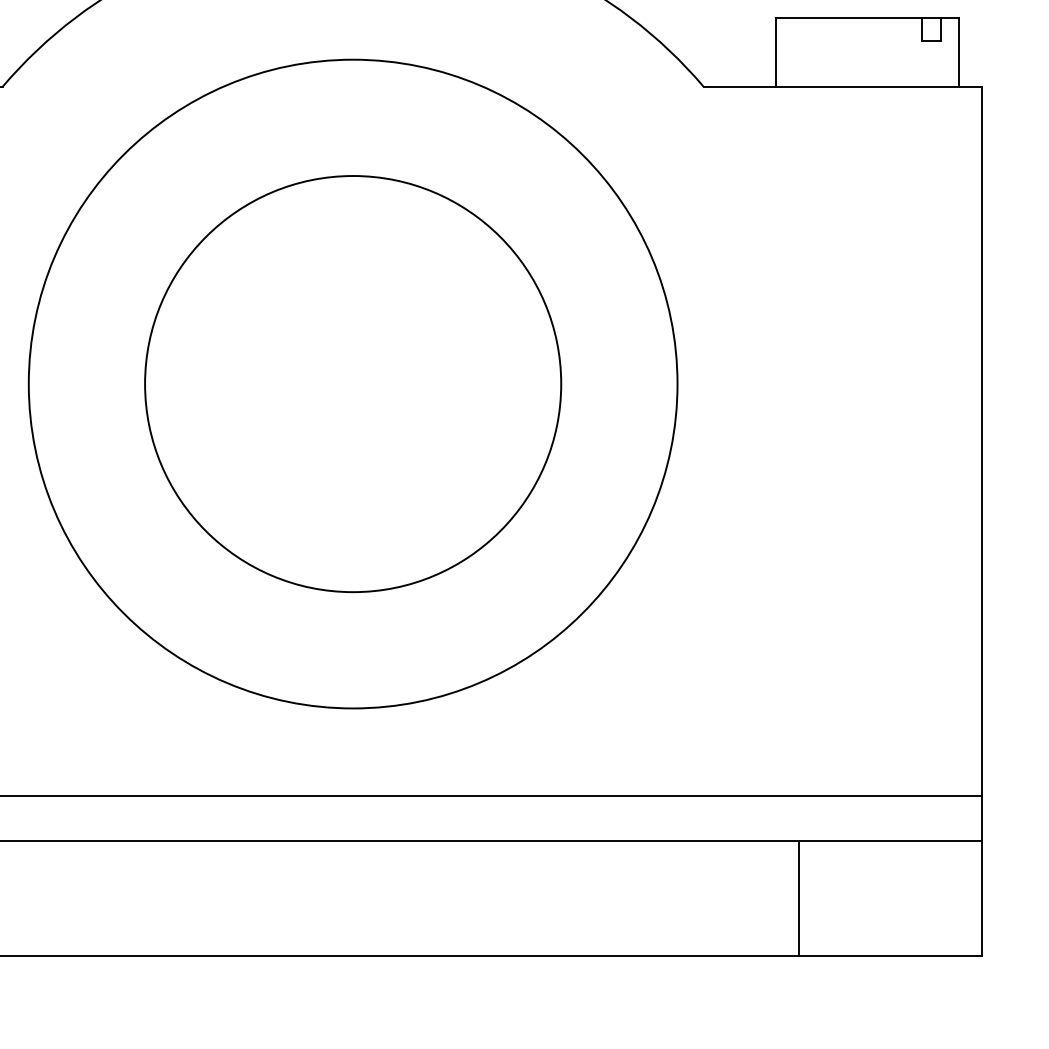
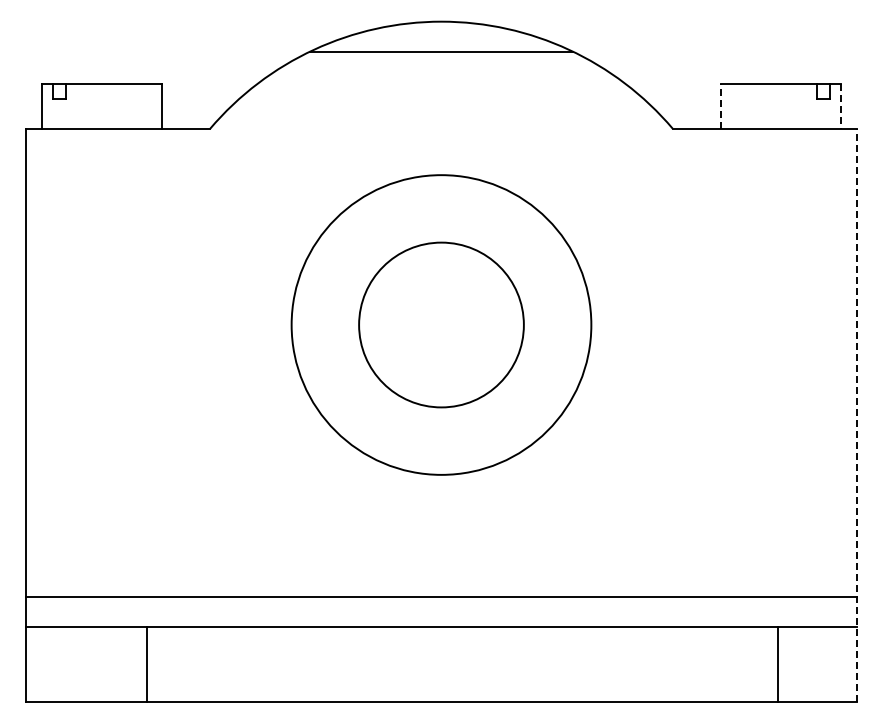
line: (775, 53) -> (720, 106), solid -> dashed
line: (959, 53) -> (841, 106), solid -> dashed
circle: (353, 383) -> (441, 324), size x0.6
circle: (353, 383) -> (441, 324), size x0.7
line: (981, 521) -> (856, 415), solid -> dashed
line: (798, 898) -> (777, 664), moved

